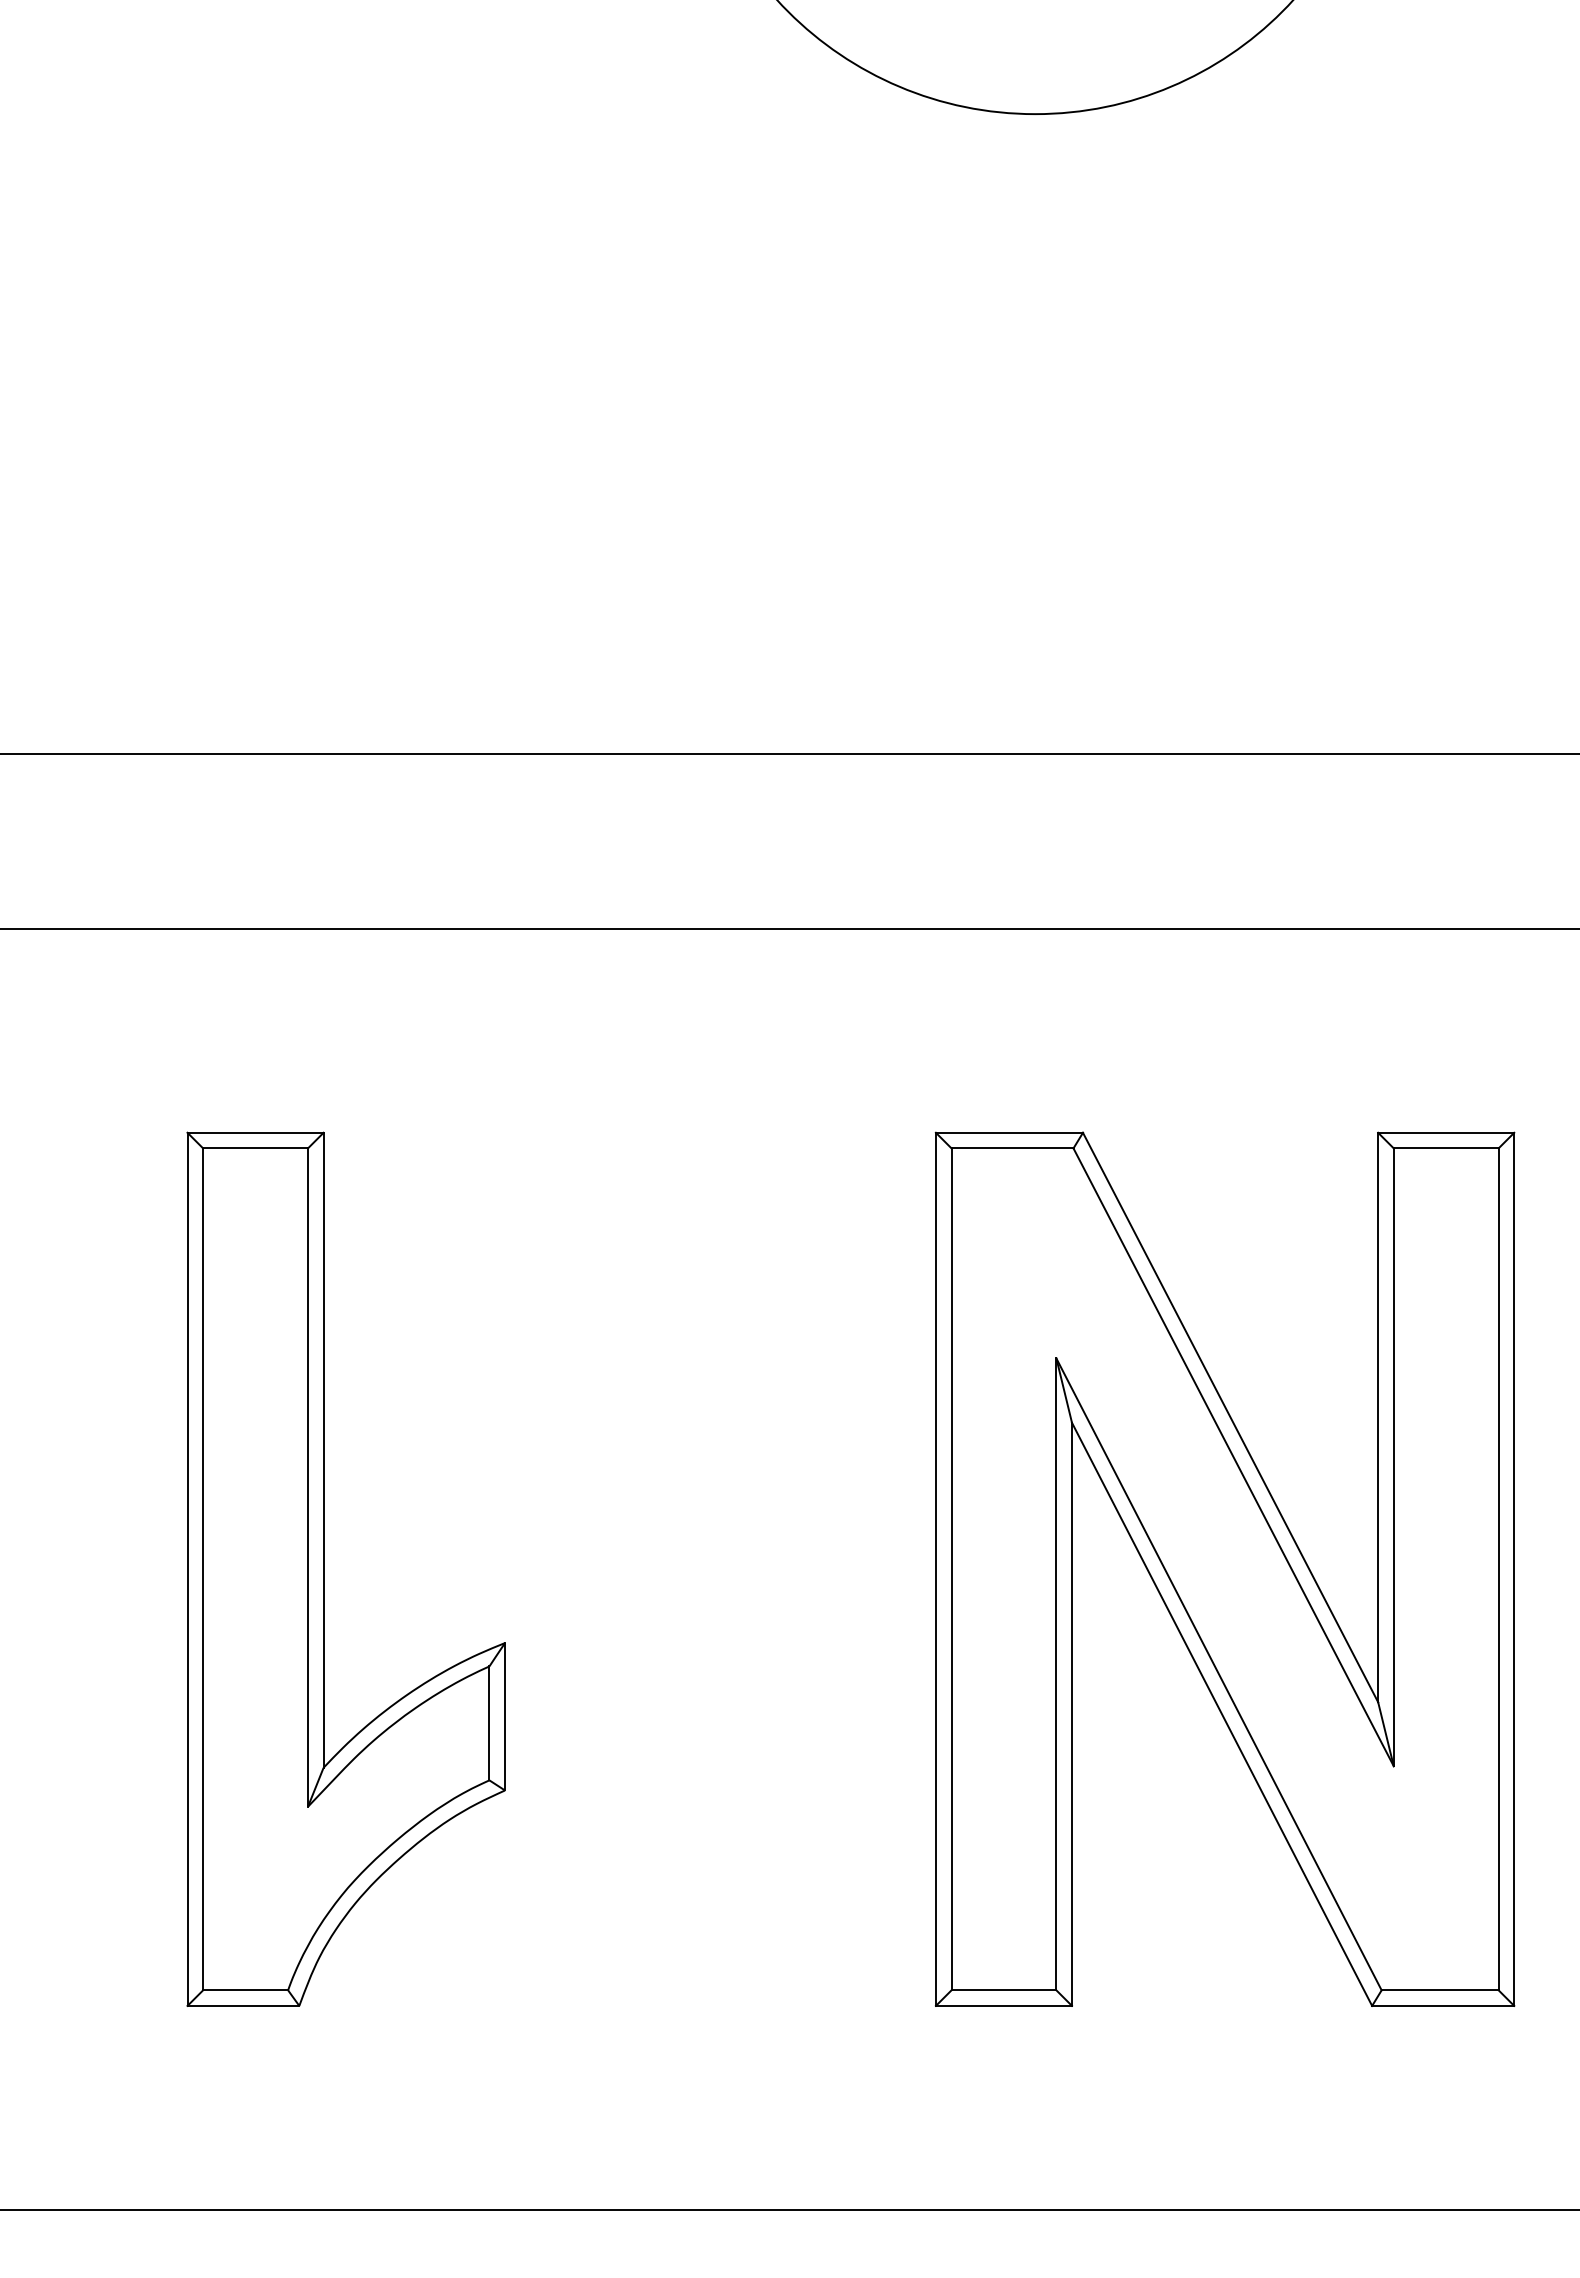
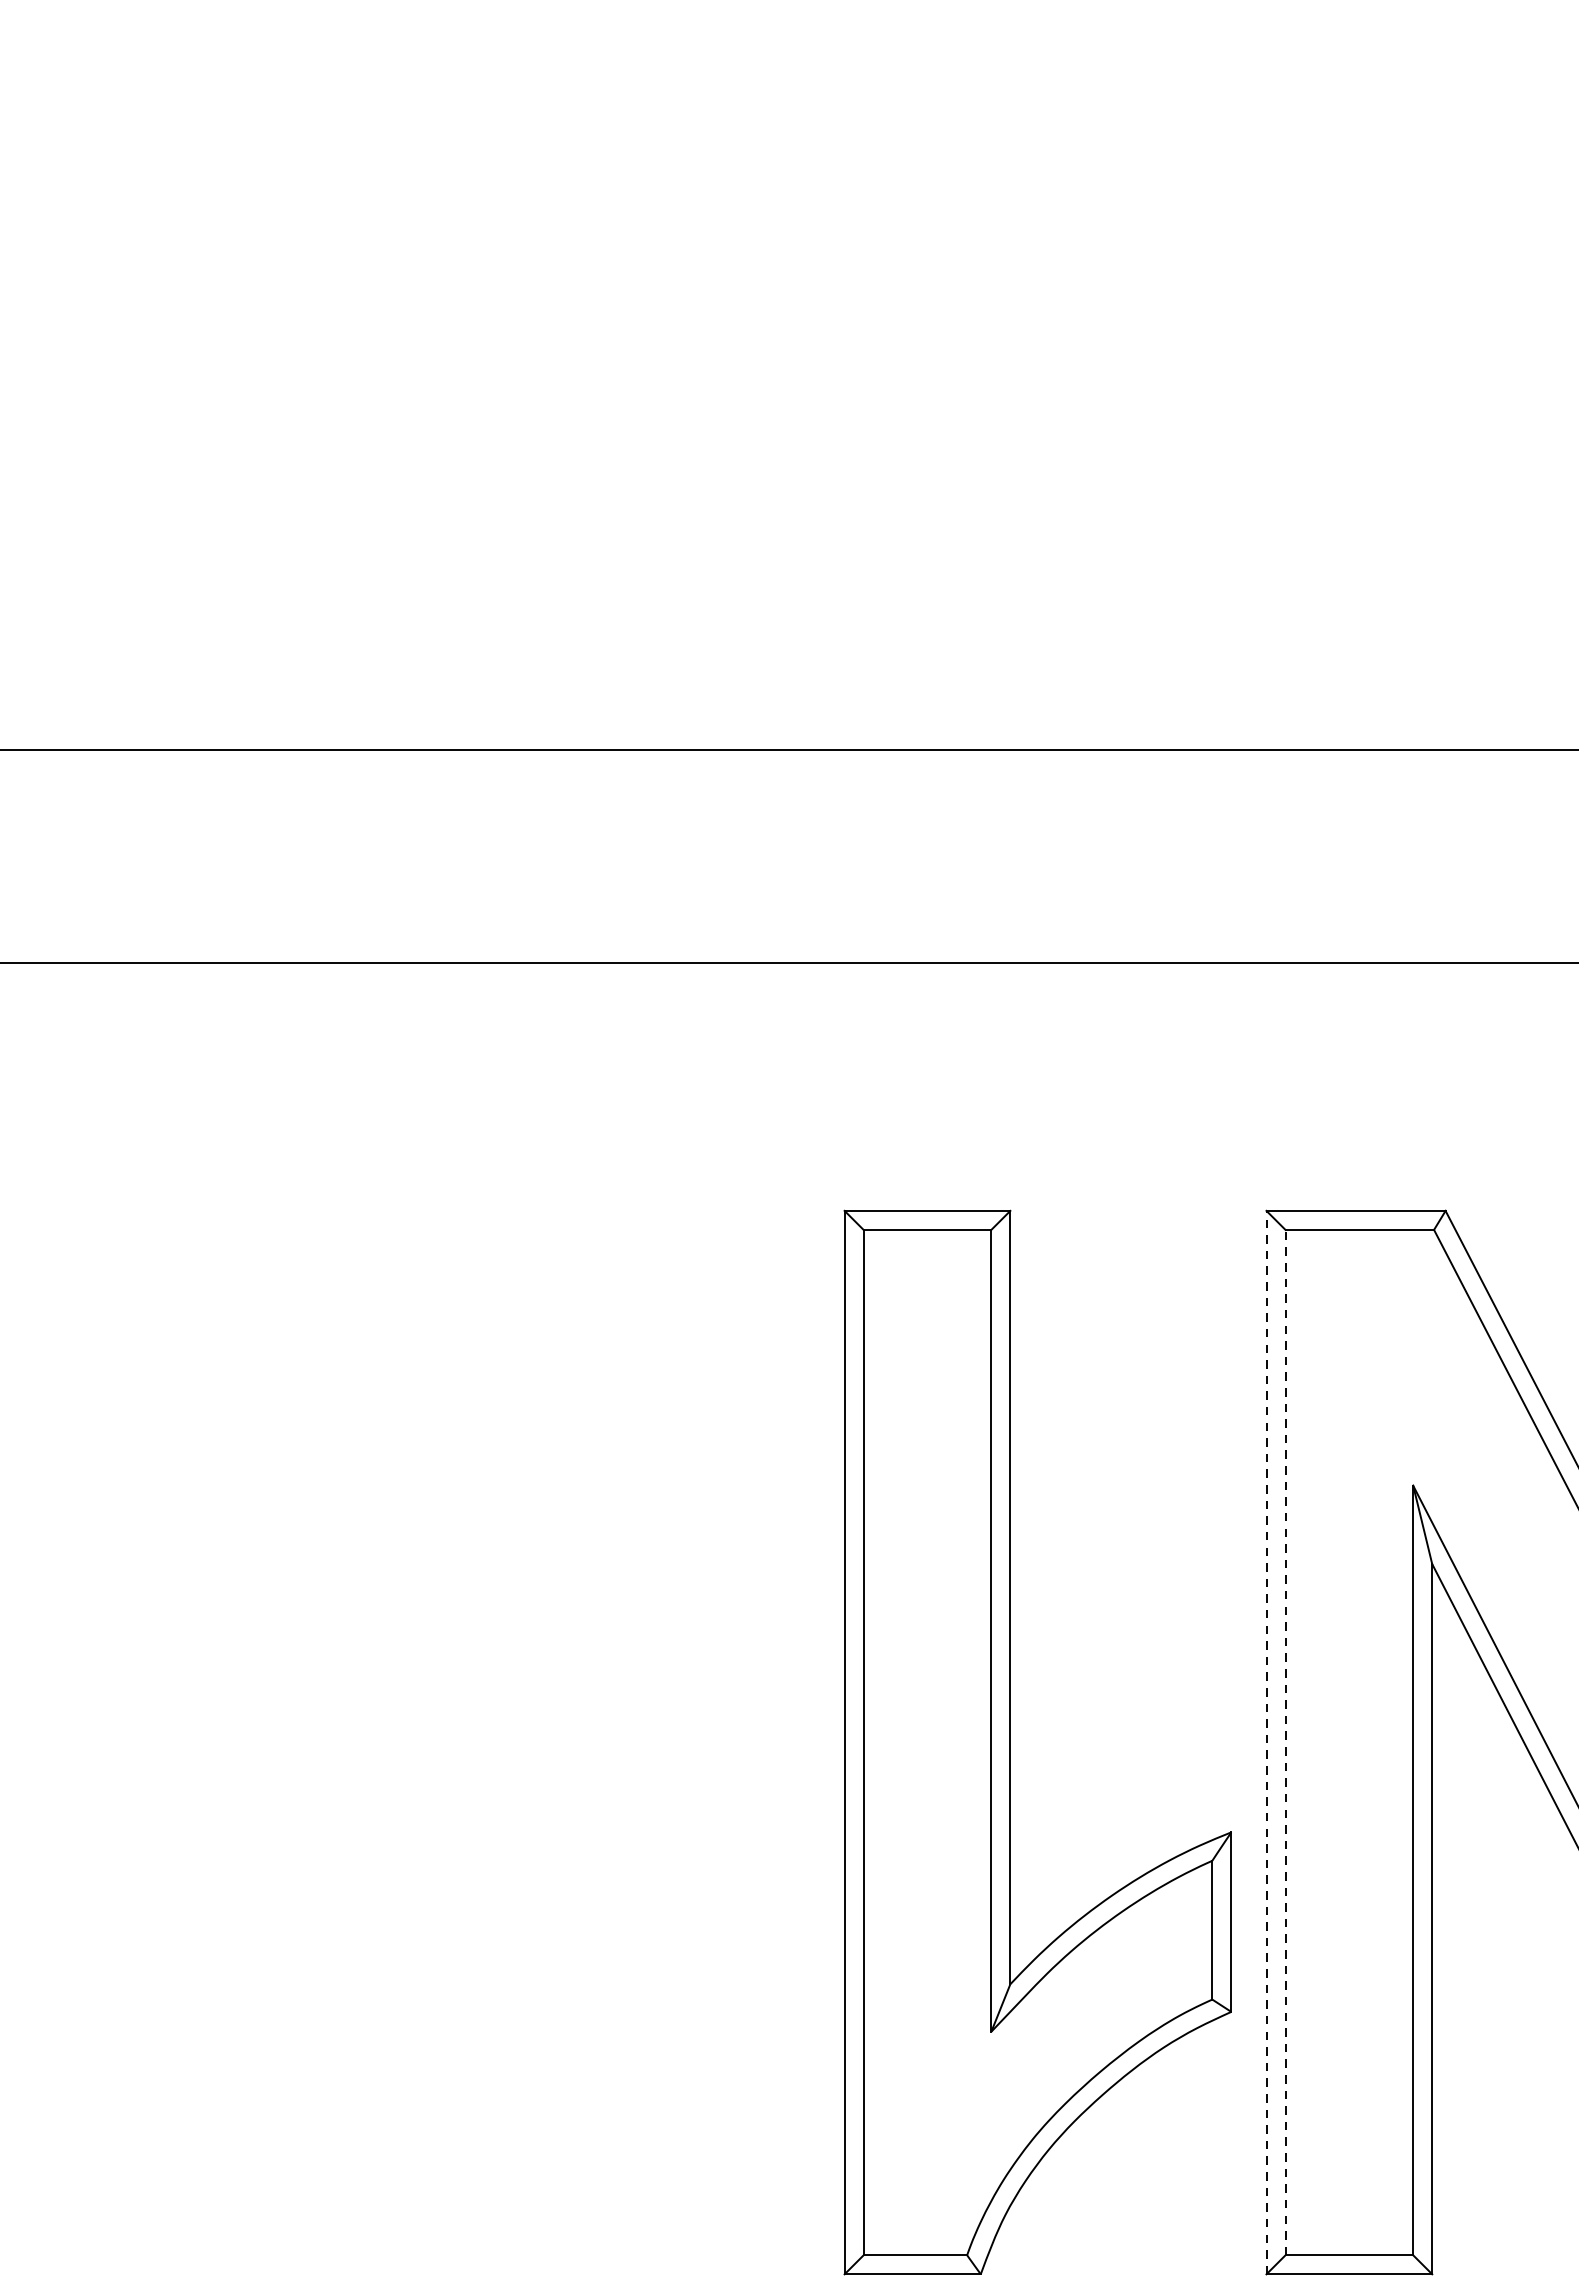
part: (324, 1568) -> (1011, 1741), moved
line: (935, 1569) -> (1265, 1742), solid -> dashed
line: (951, 1569) -> (1285, 1742), solid -> dashed

